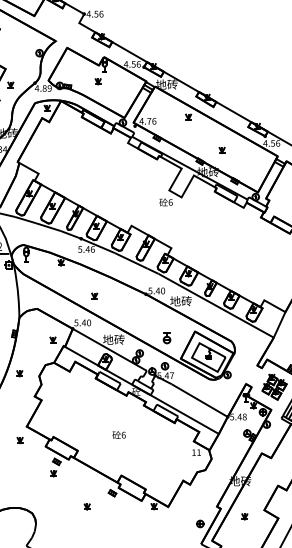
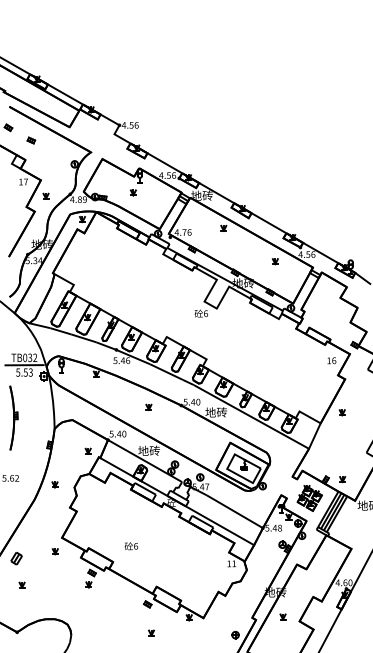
part: (221, 150) -> (274, 261), moved
part: (94, 295) -> (148, 406), moved
part: (167, 338) -> (202, 449), removed
text: (119, 435) -> (131, 546), moved
part: (87, 506) -> (151, 632), moved
part: (244, 516) -> (282, 616), moved

